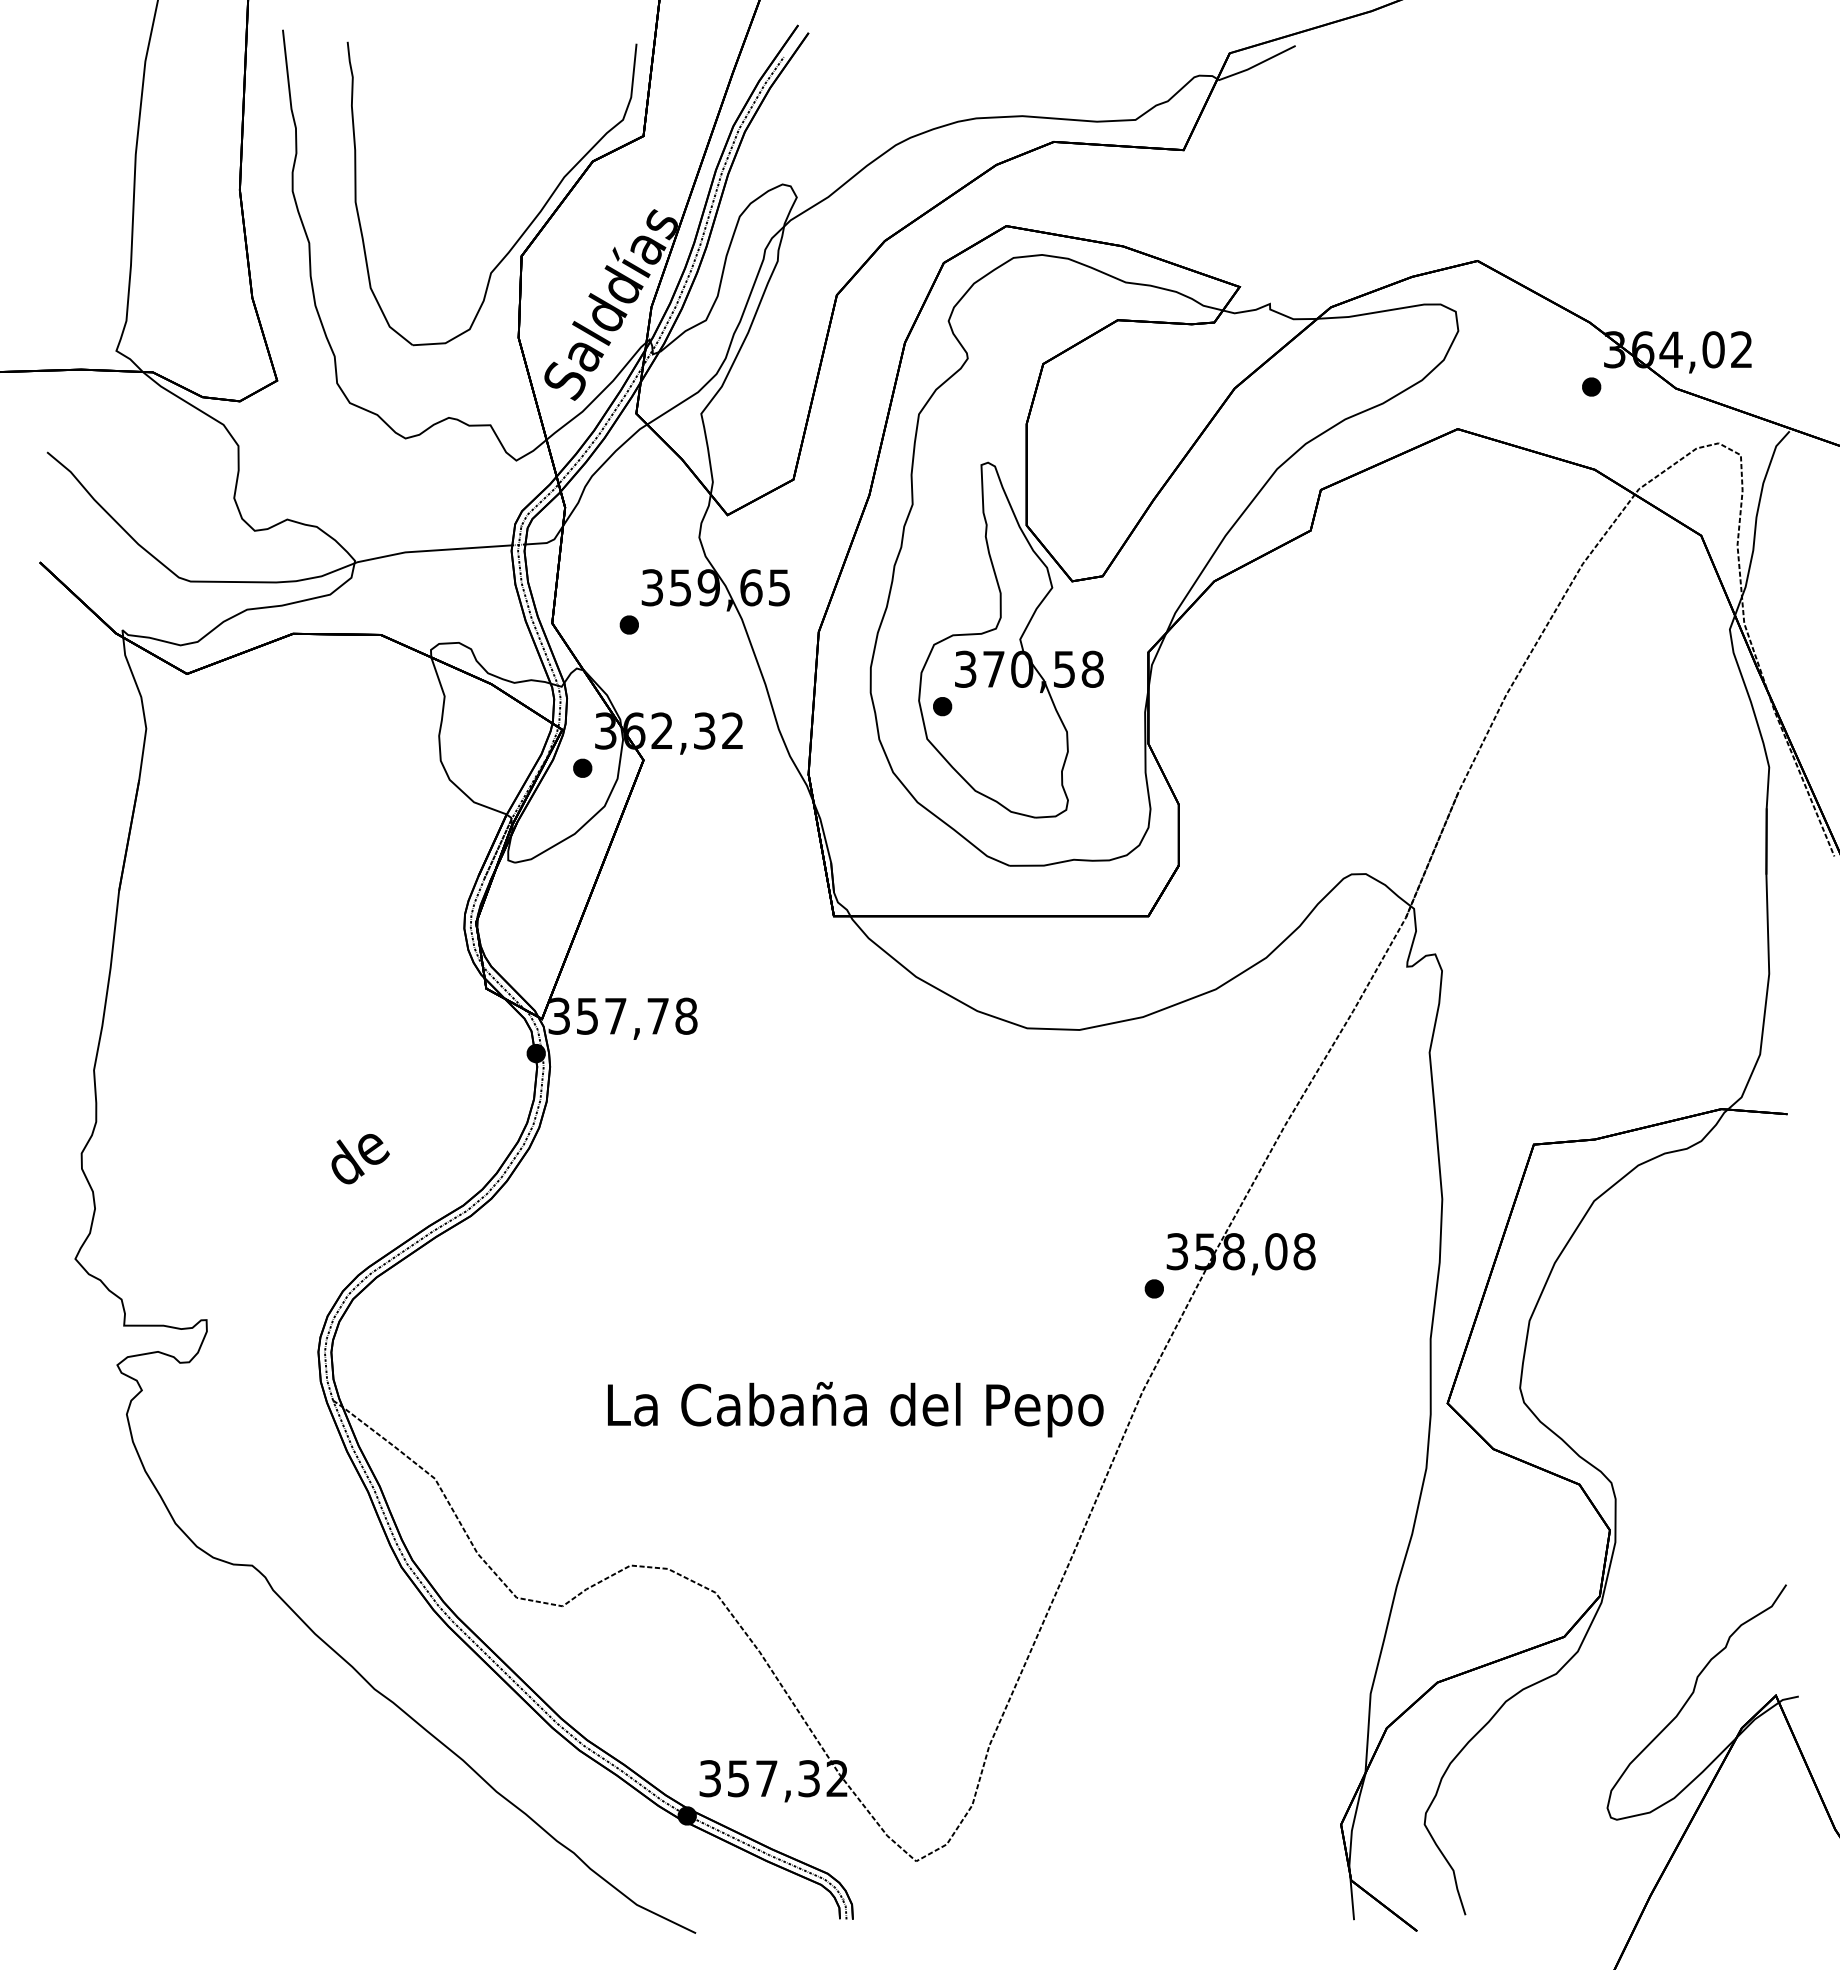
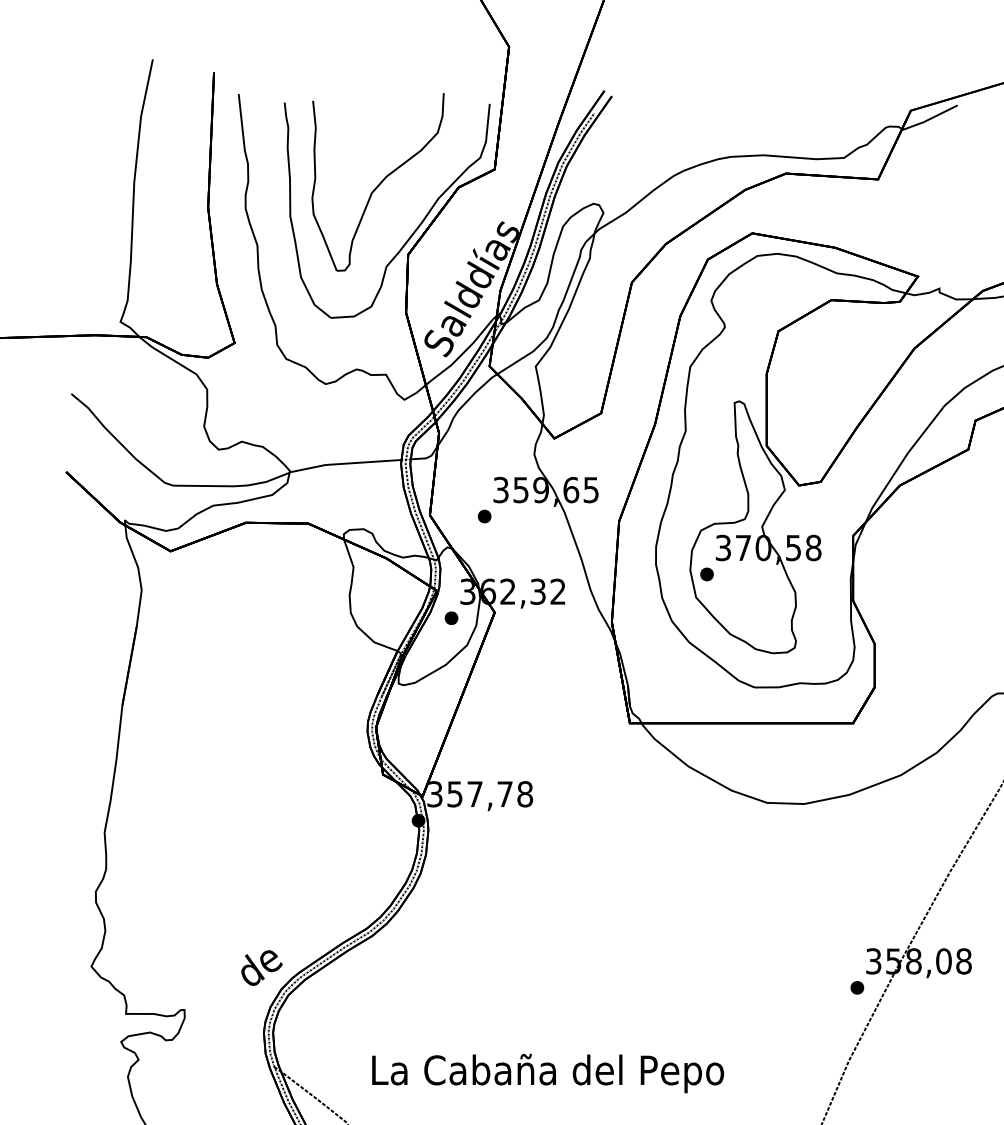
part: (478, 153) -> (377, 181), added
text: (360, 1159) -> (261, 968), moved
text: (855, 1409) -> (547, 1073), moved

